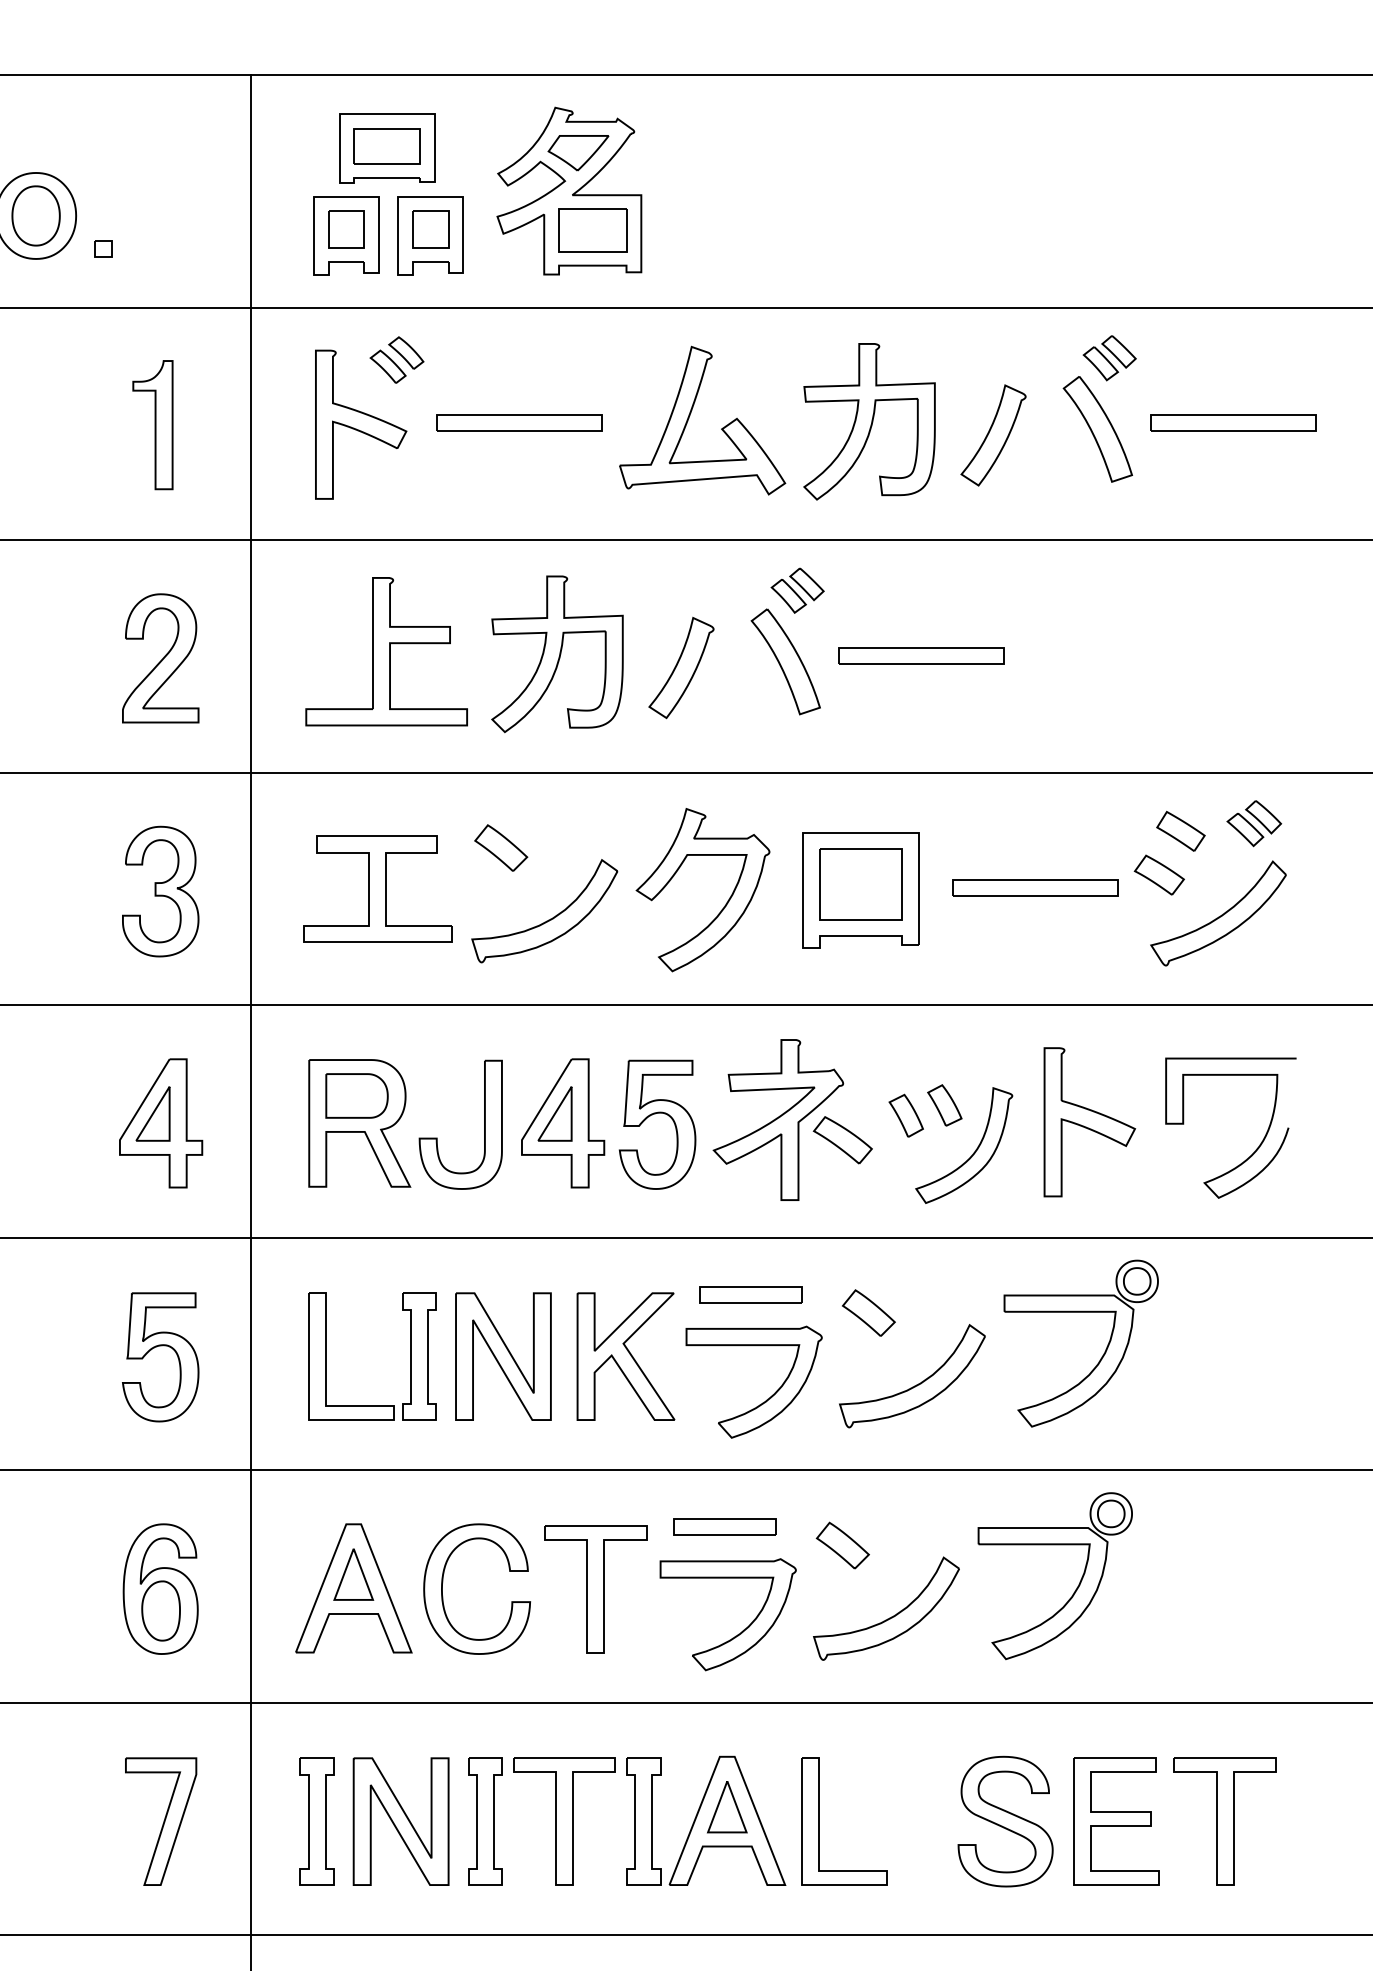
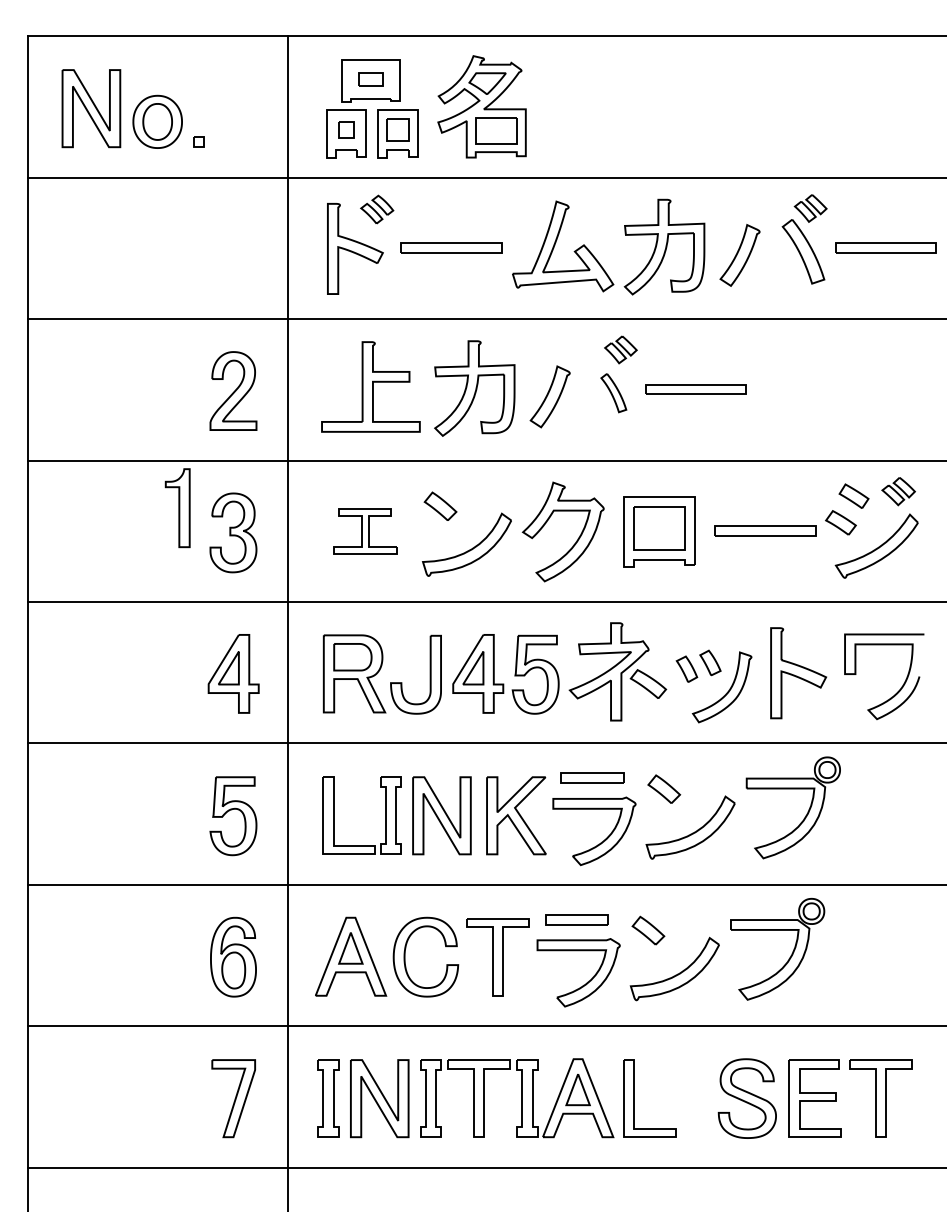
part: (385, 146) -> (370, 79), size x0.6
part: (346, 228) -> (346, 129), size x0.7
part: (152, 425) -> (177, 508), moved
part: (785, 660) -> (613, 392), size x0.6
part: (377, 889) -> (365, 531), size x0.7

